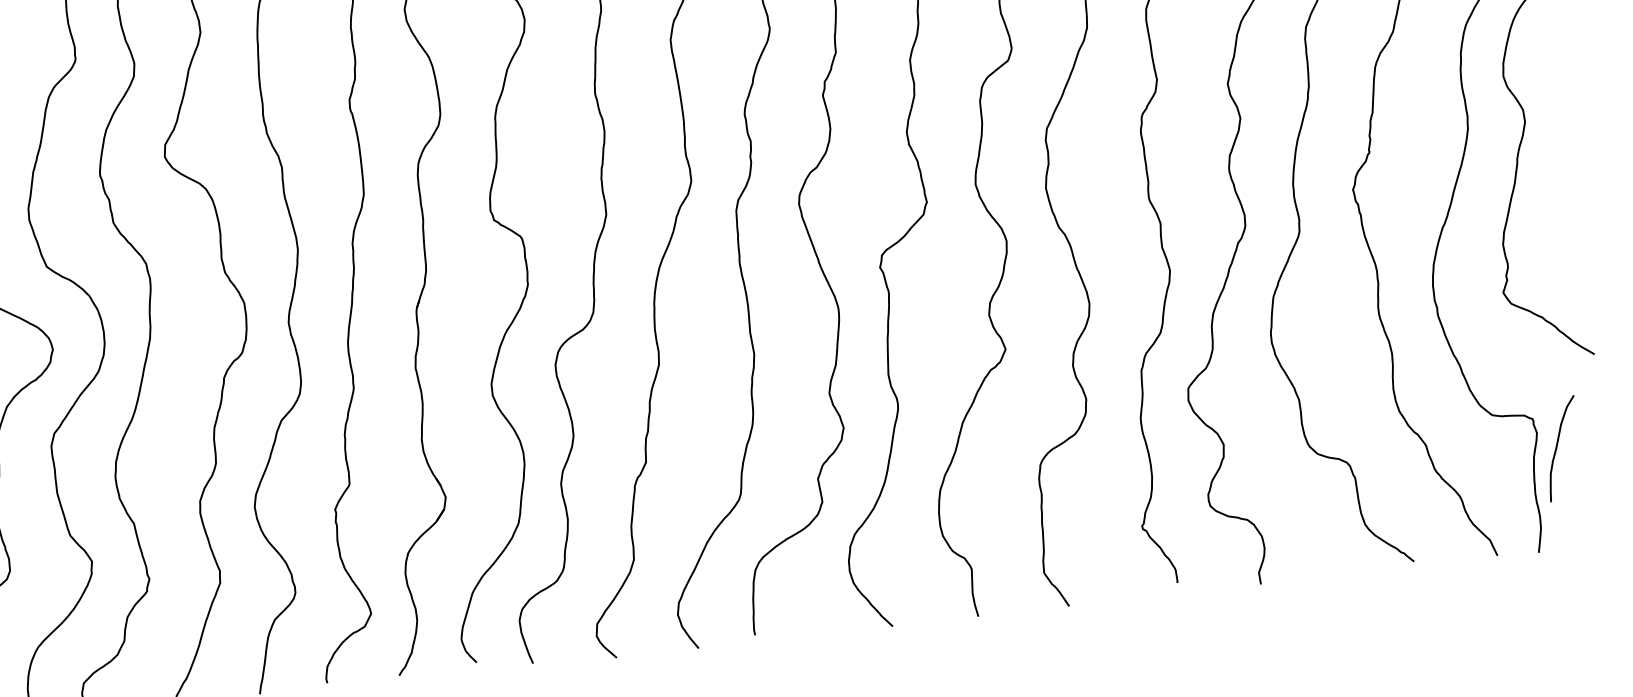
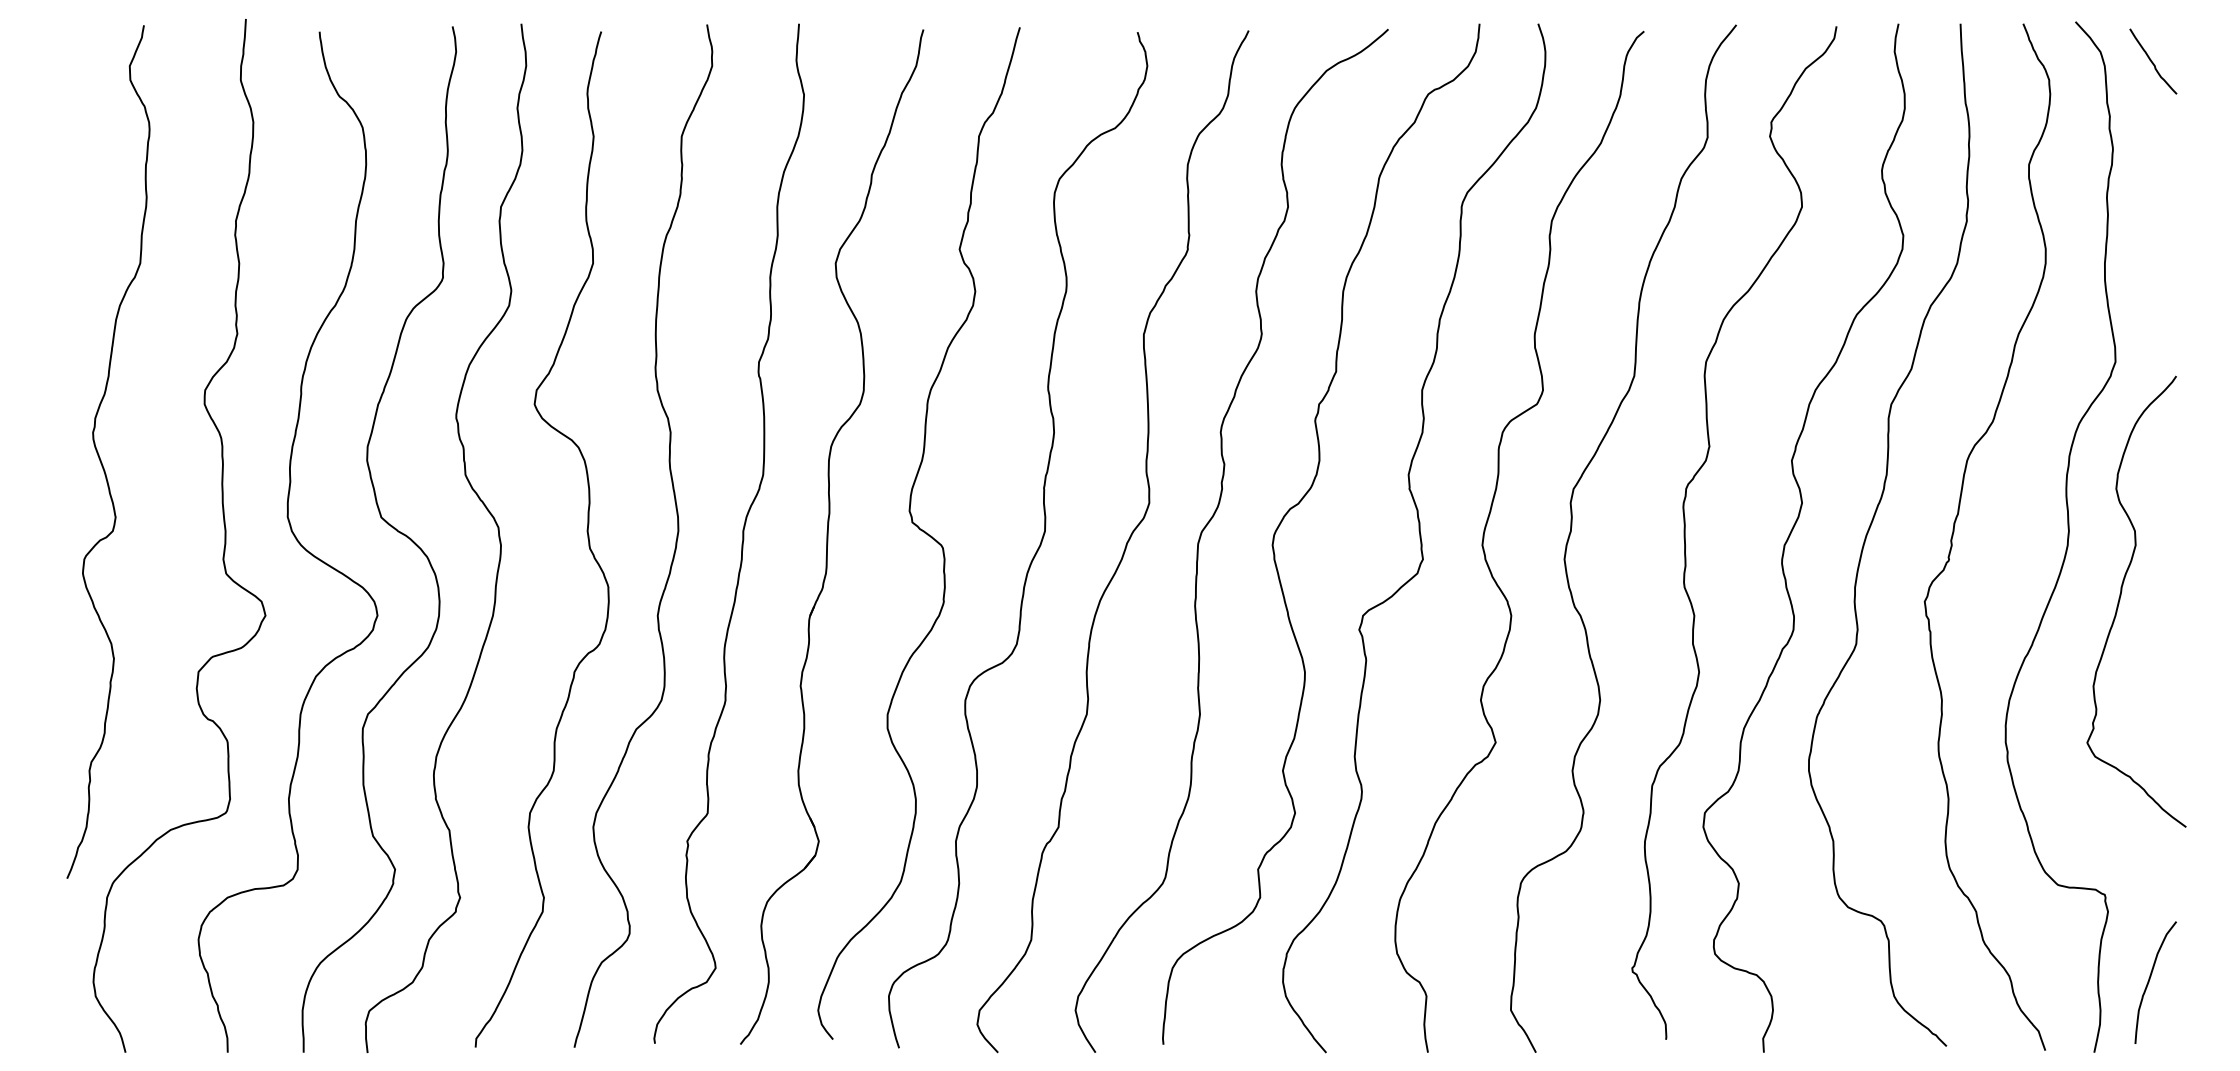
curve: (1557, 446) -> (2150, 979), moved

